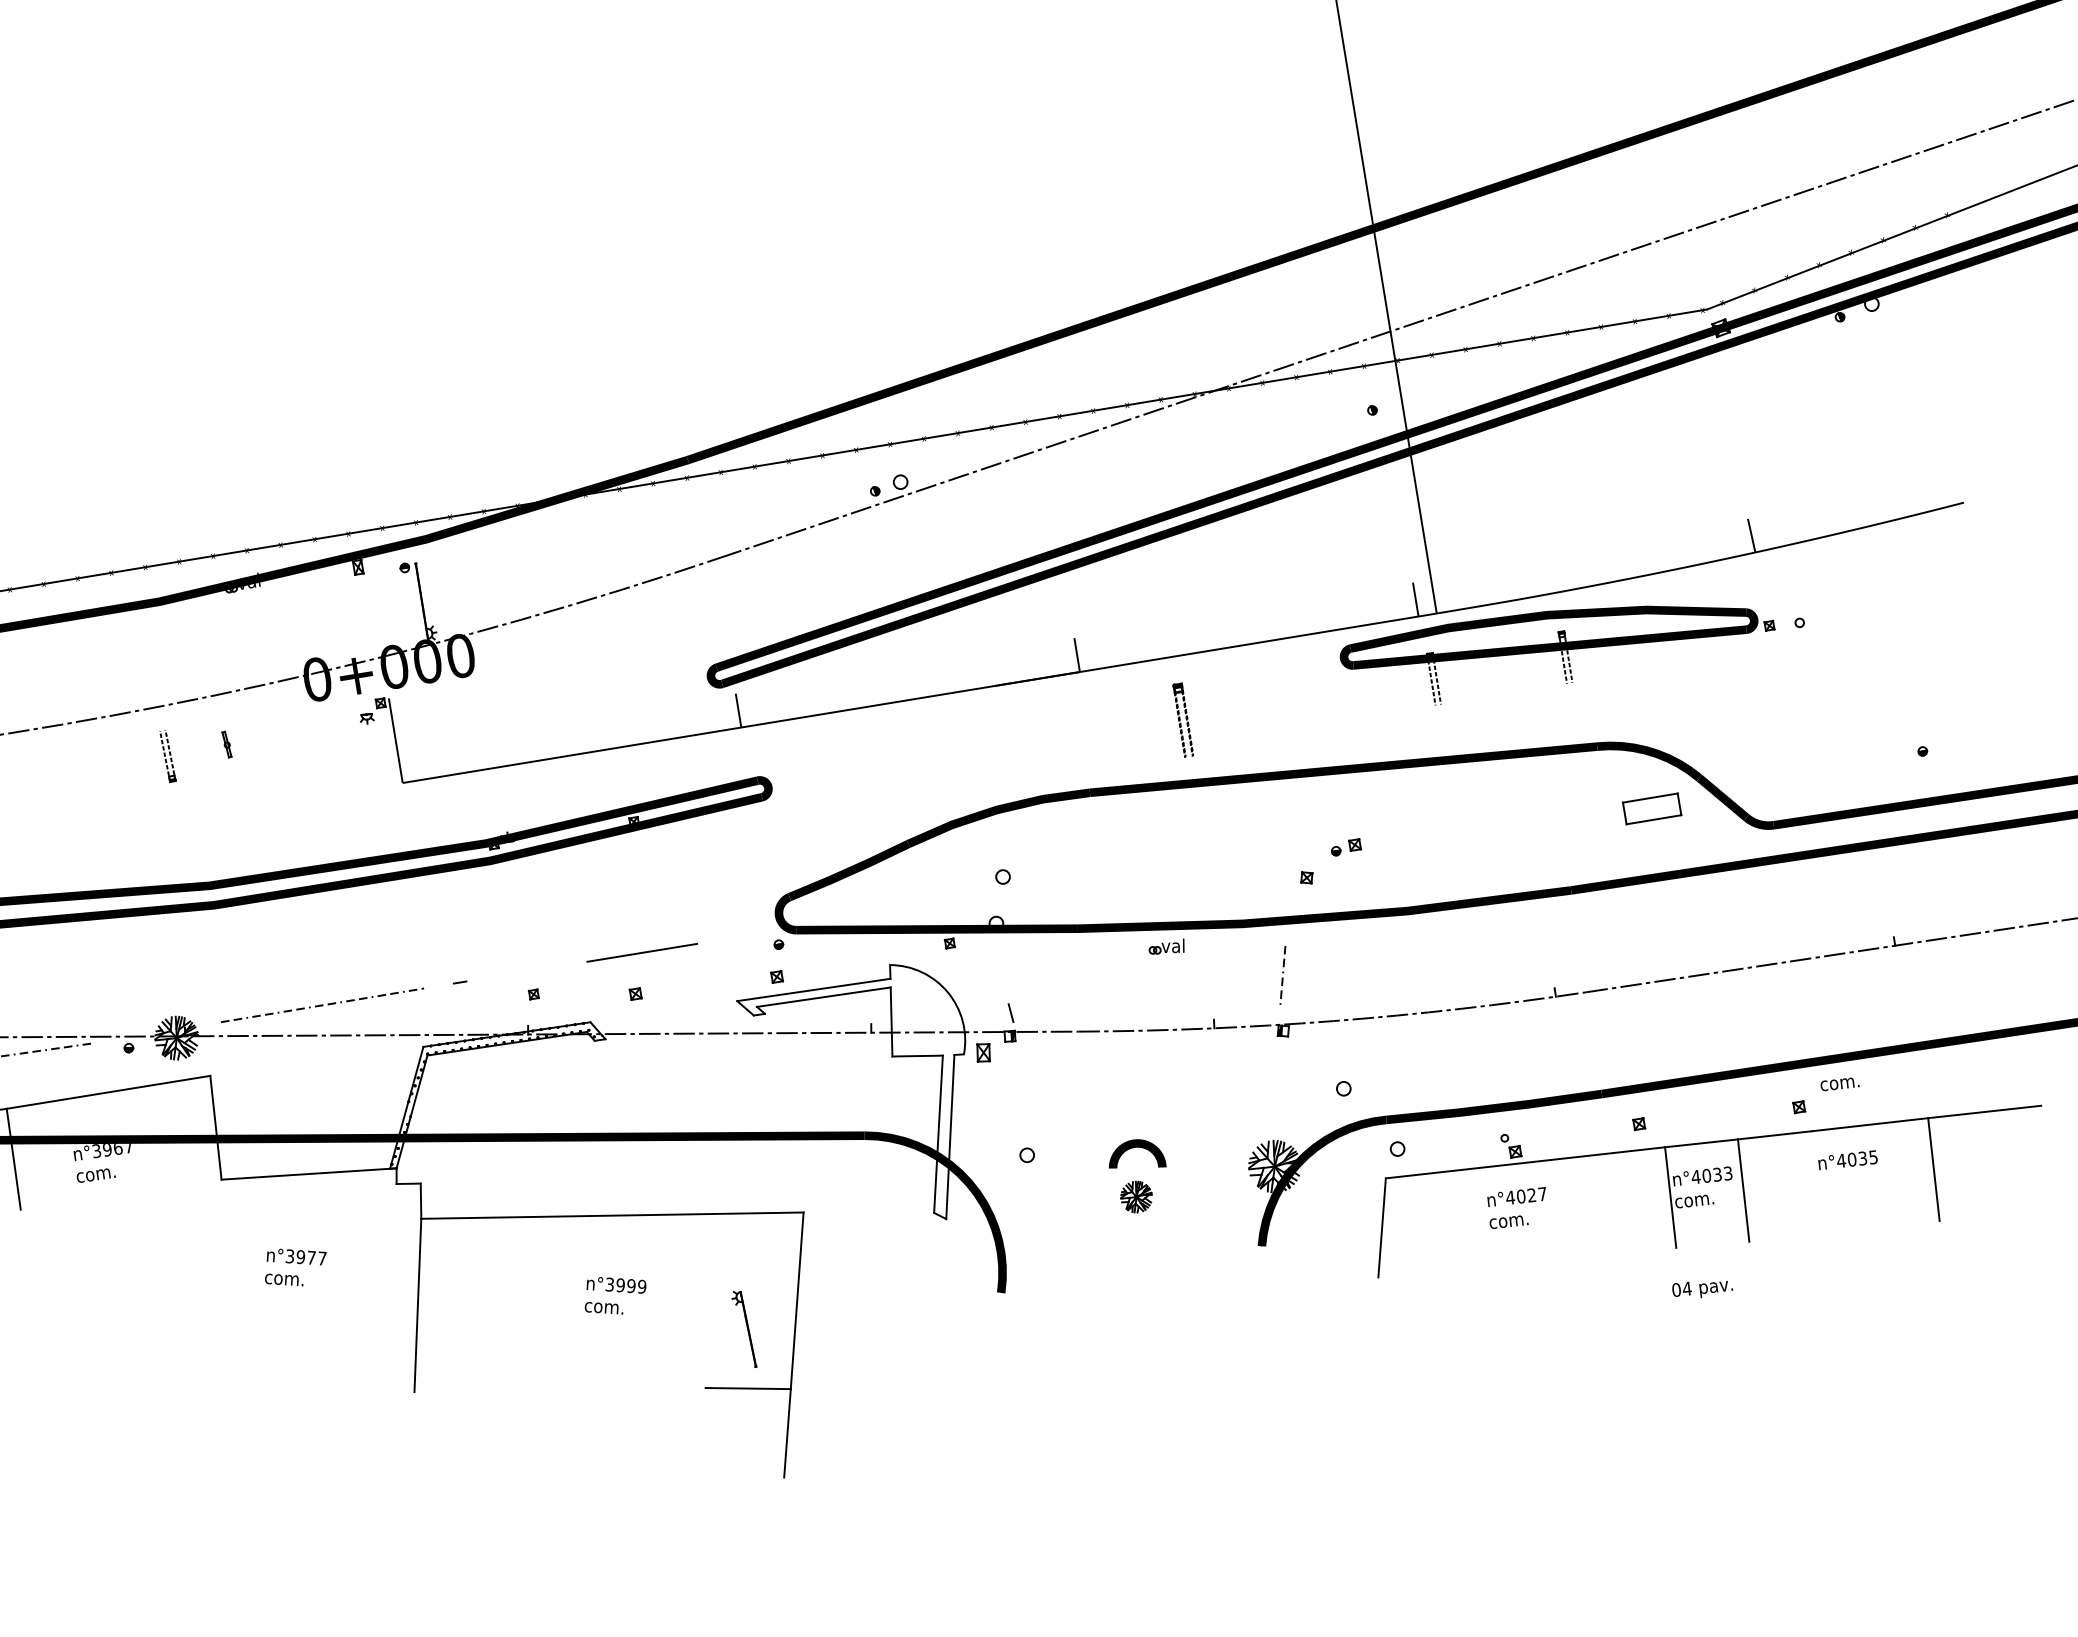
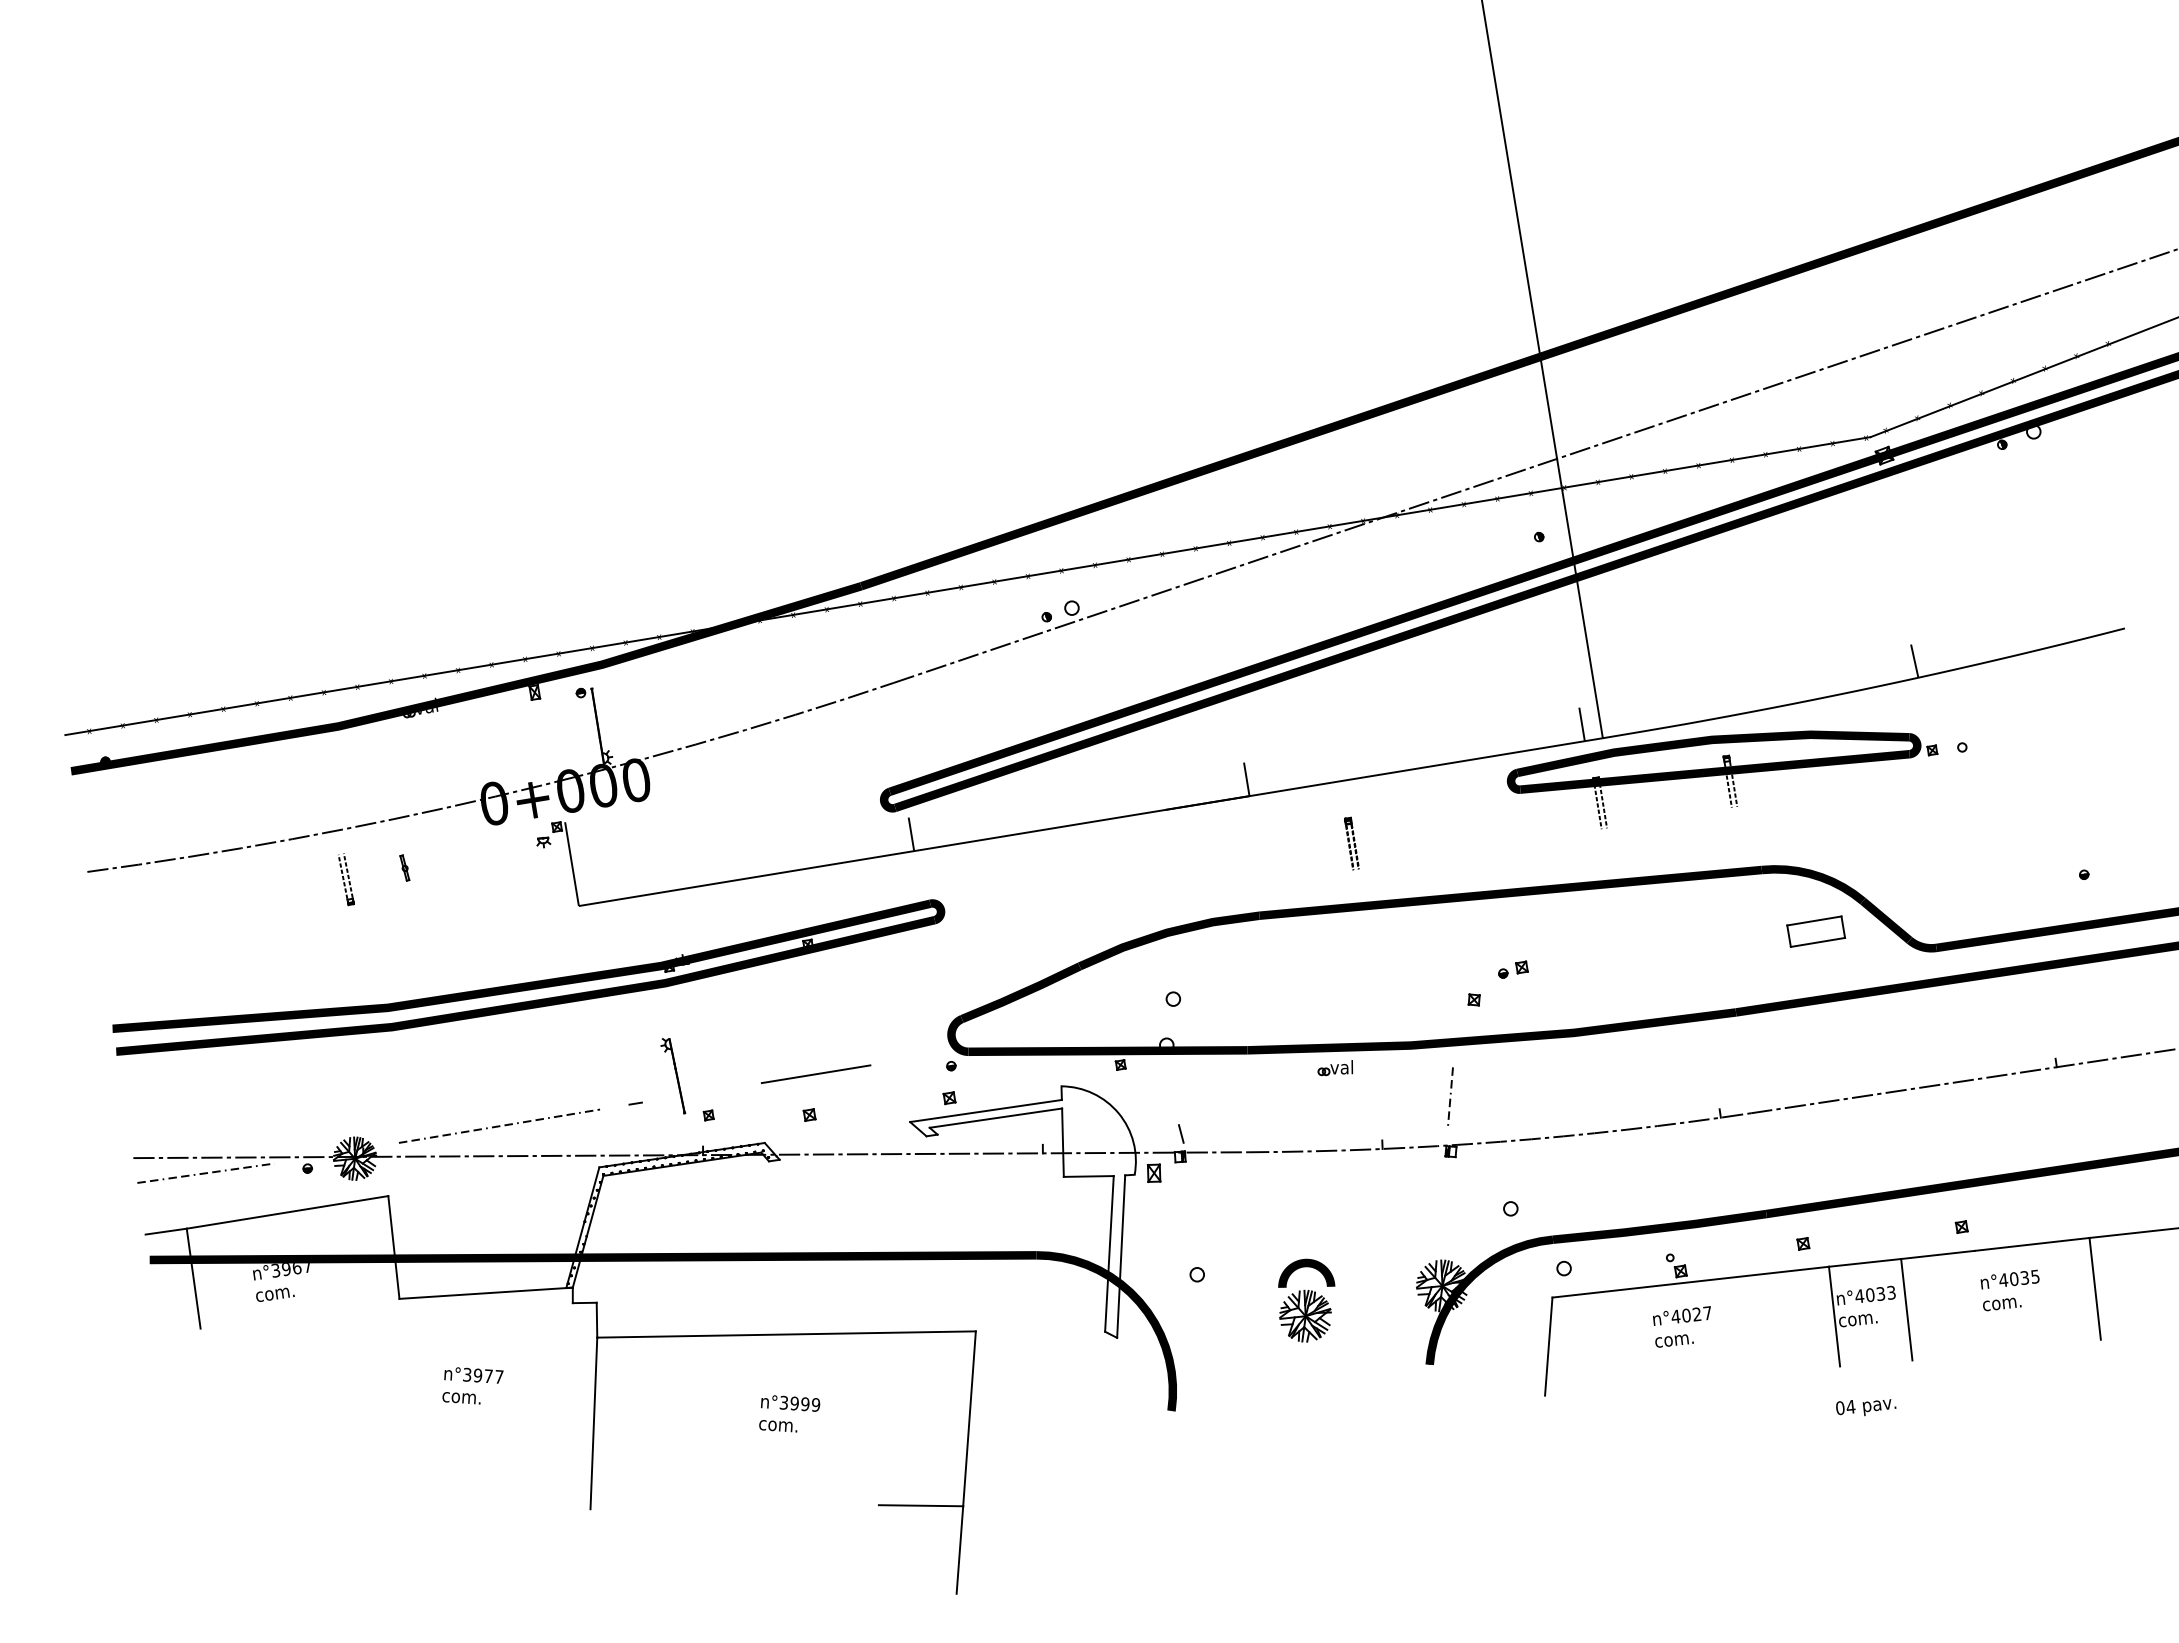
part: (1182, 719) -> (1351, 843), size x0.71
text: (1840, 1084) -> (2002, 1304), moved
part: (1136, 1196) -> (1305, 1315), size x1.67
part: (744, 1329) -> (673, 1076), moved

